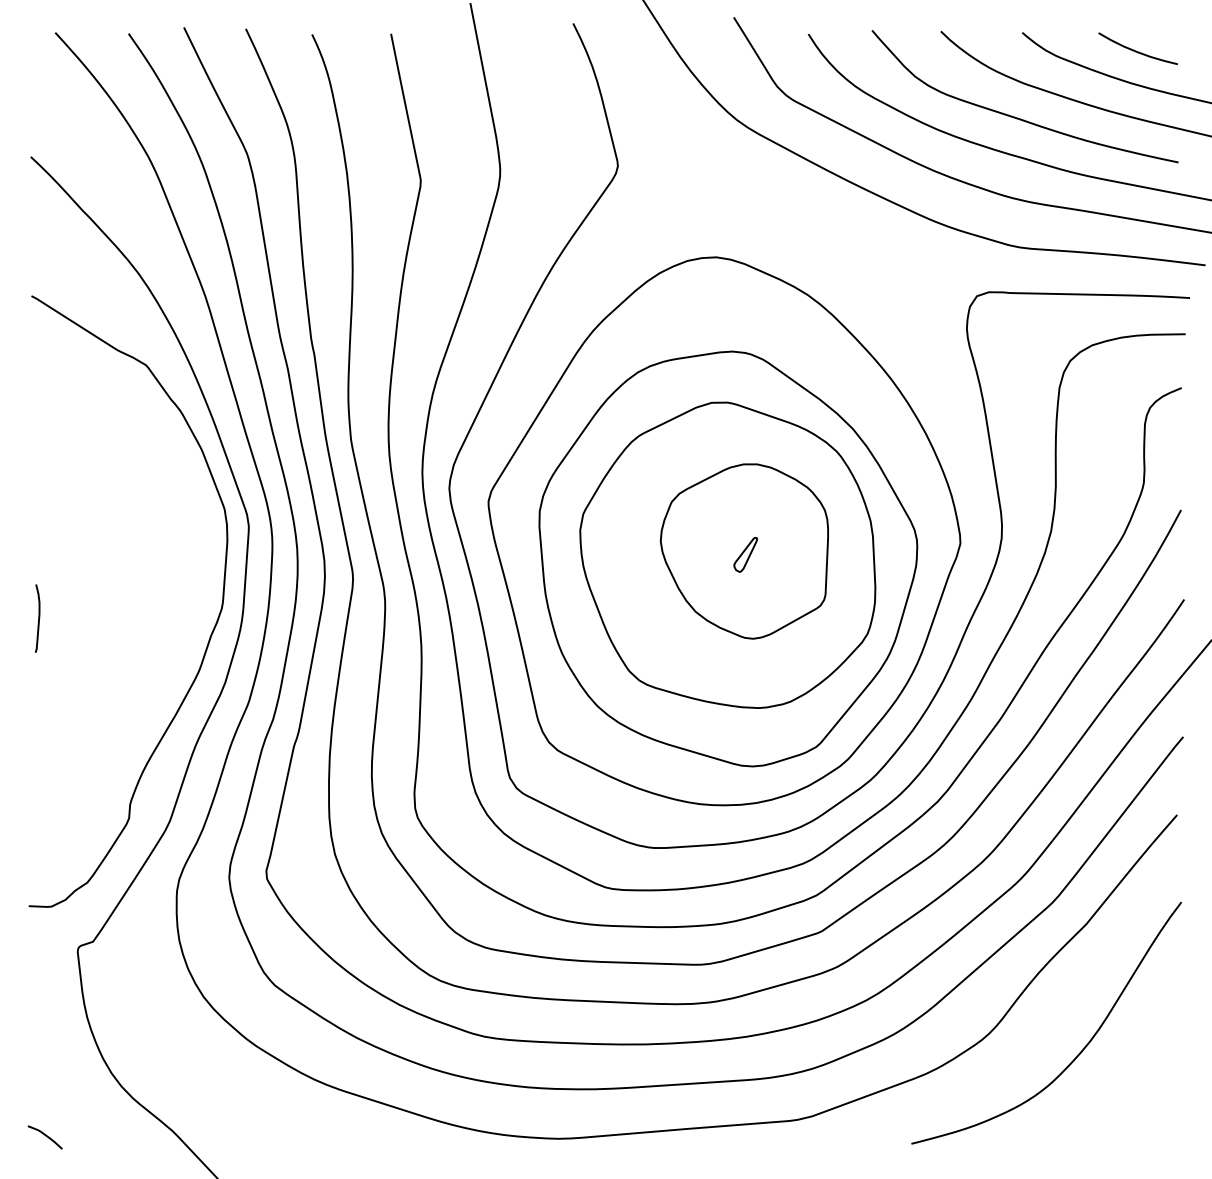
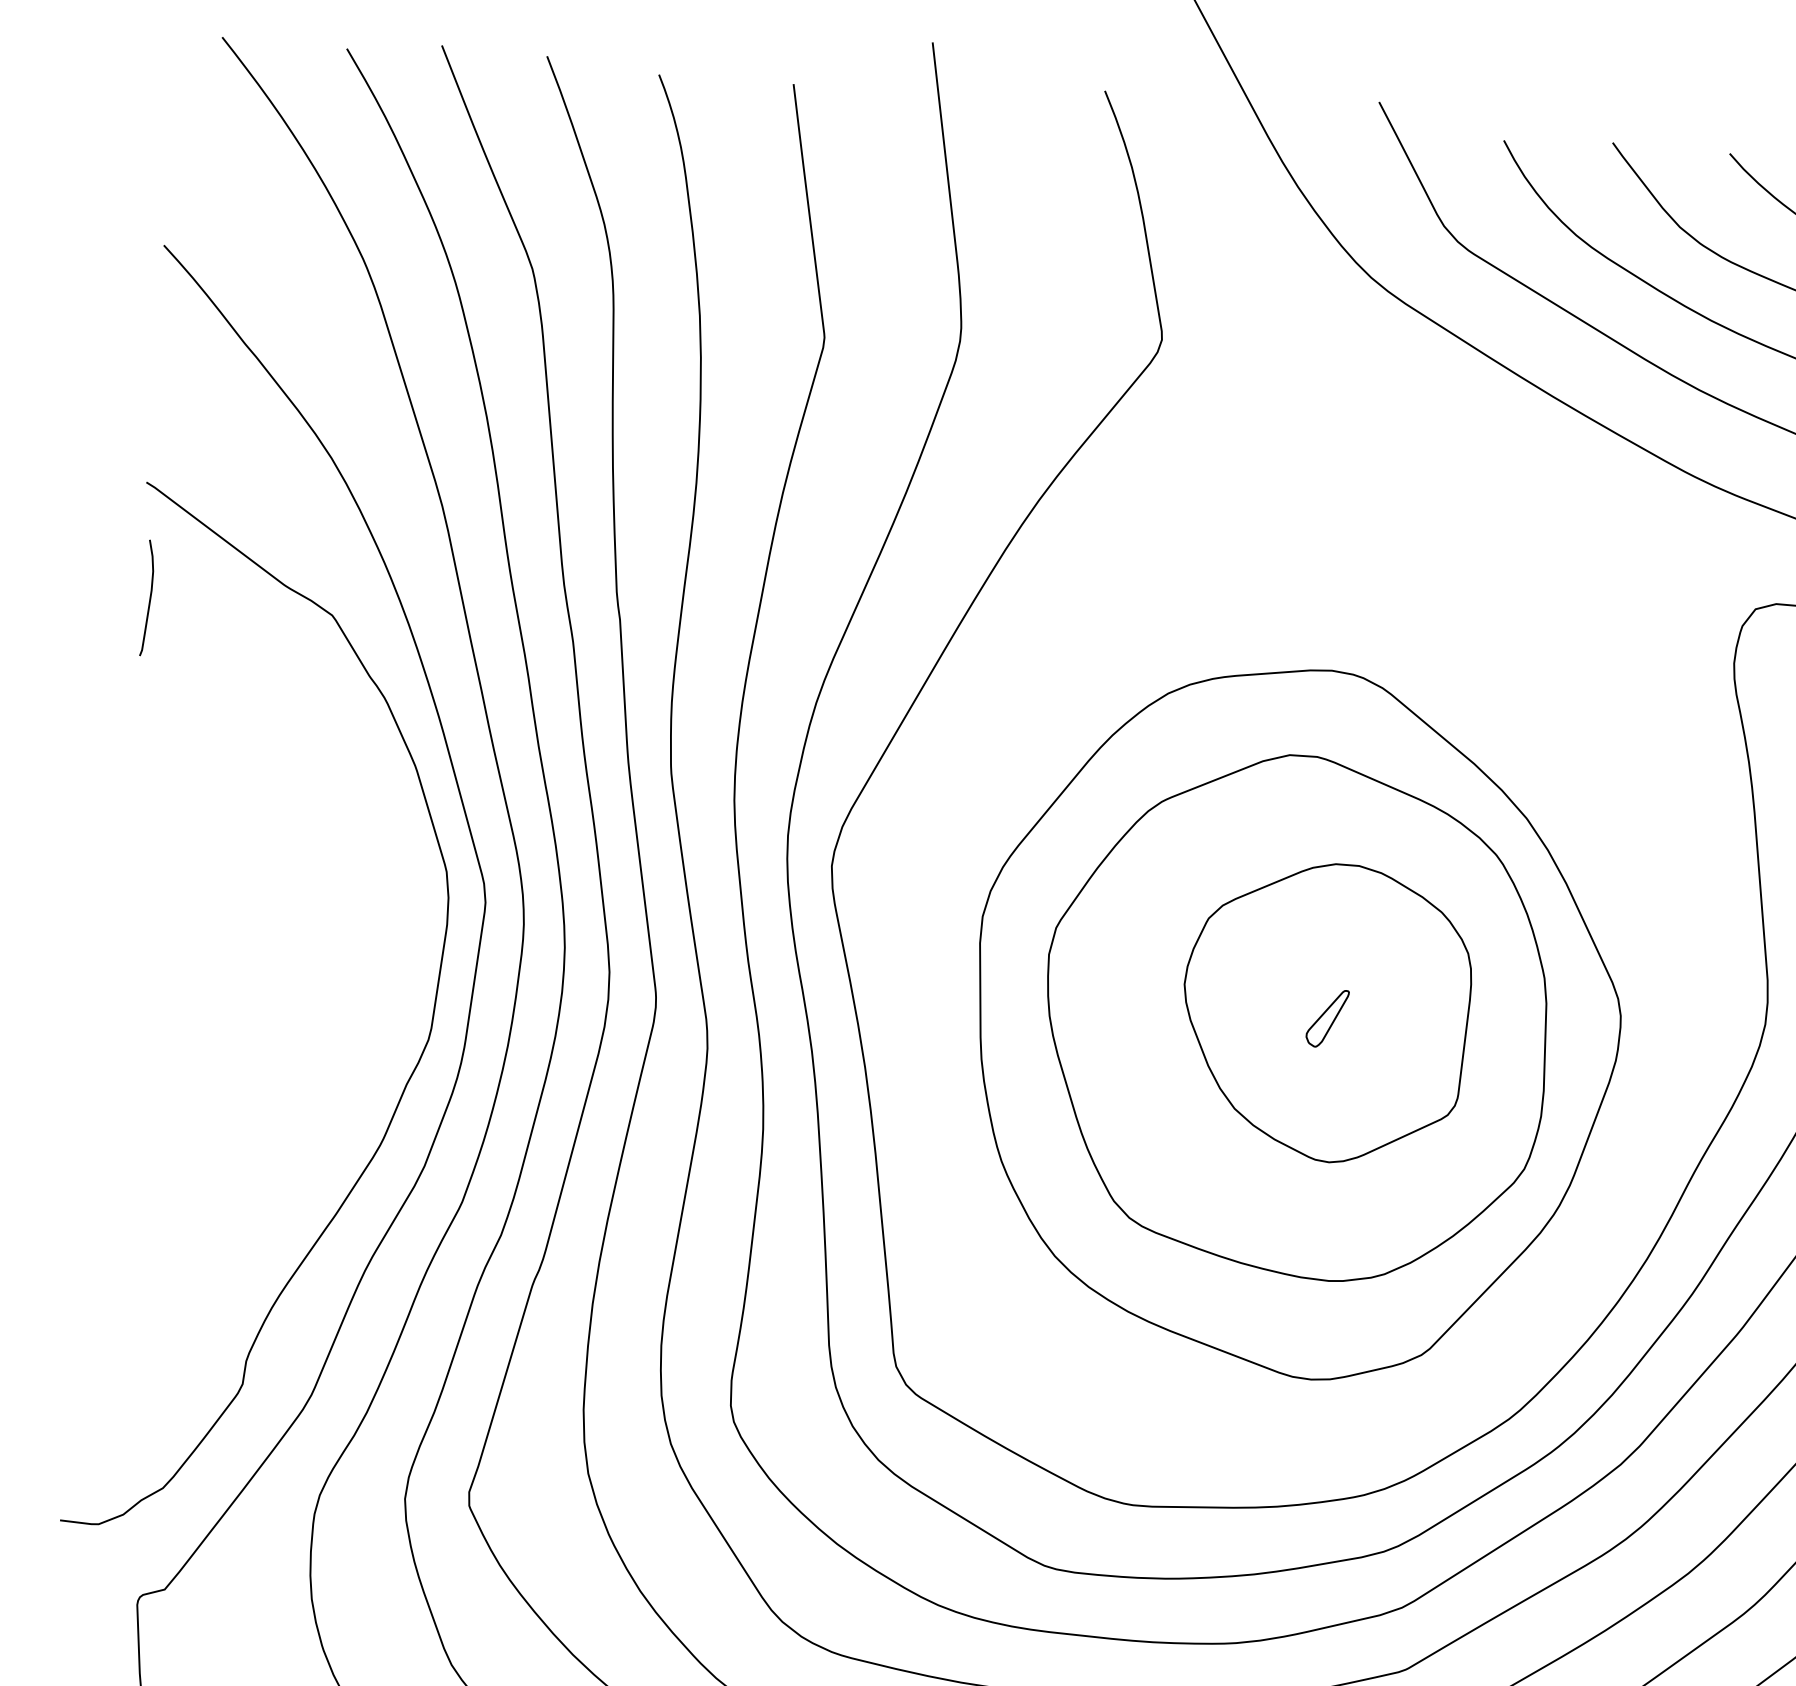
part: (724, 531) -> (1294, 975), removed
curve: (38, 618) -> (149, 598), moved

